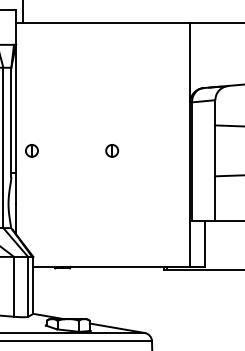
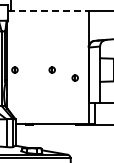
line: (104, 22) -> (48, 10), solid -> dashed
part: (160, 166) -> (74, 77), added

